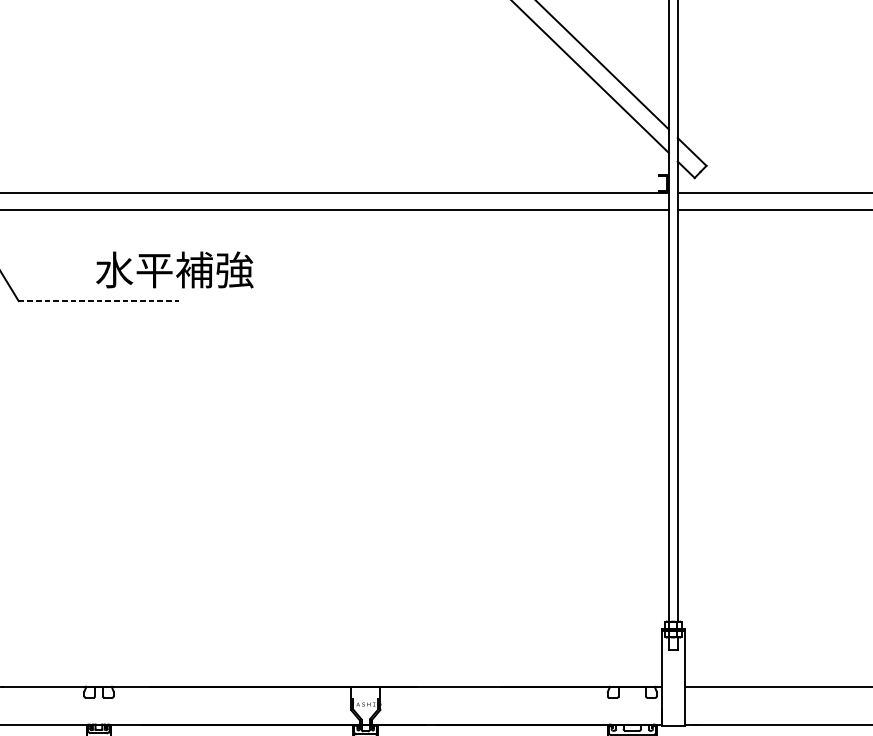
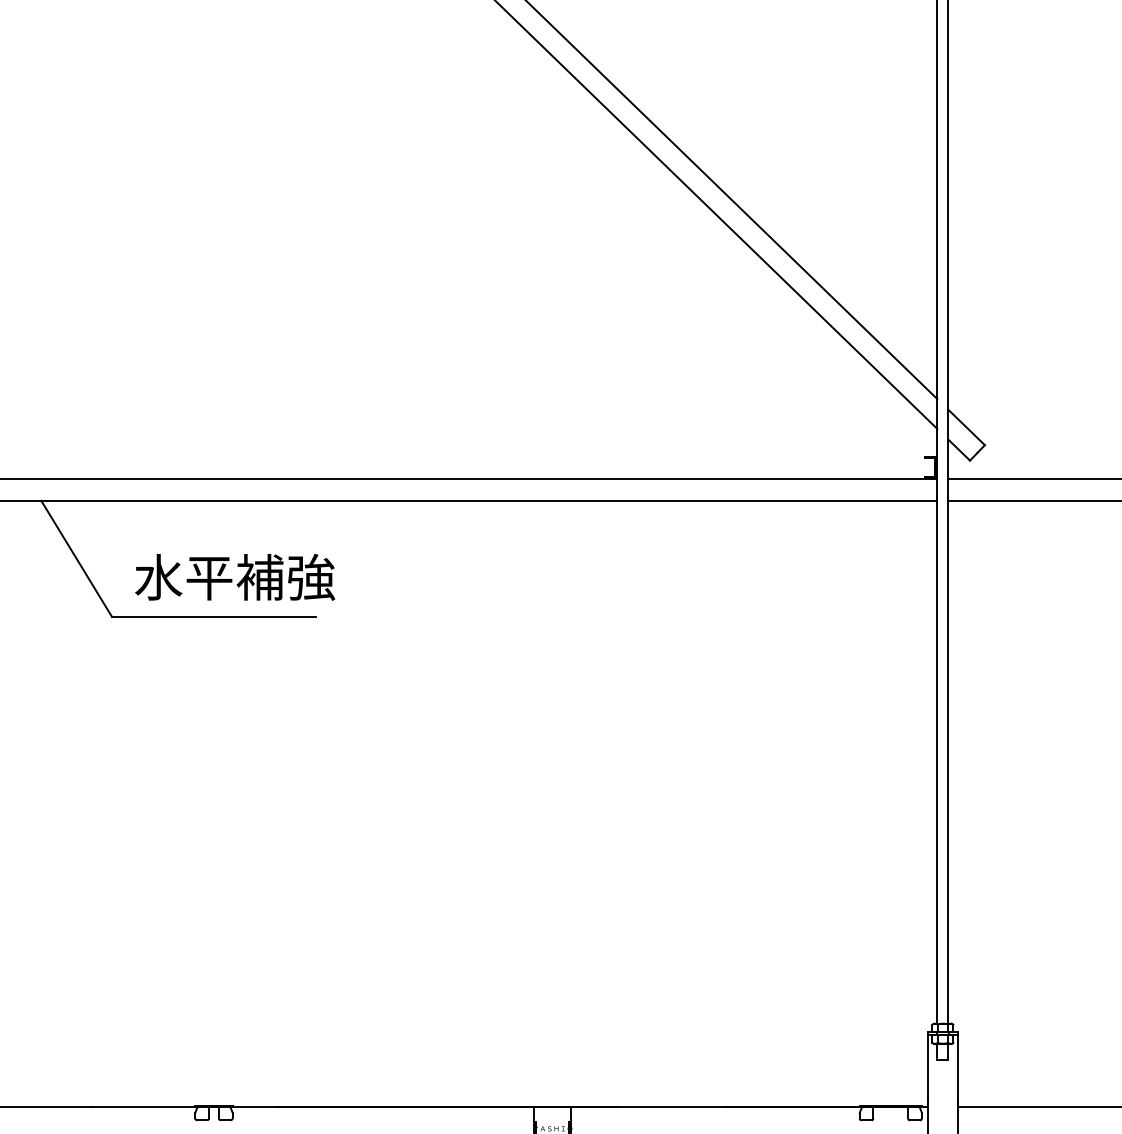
text: (175, 270) -> (235, 577), moved
line: (98, 300) -> (213, 616), dashed -> solid

